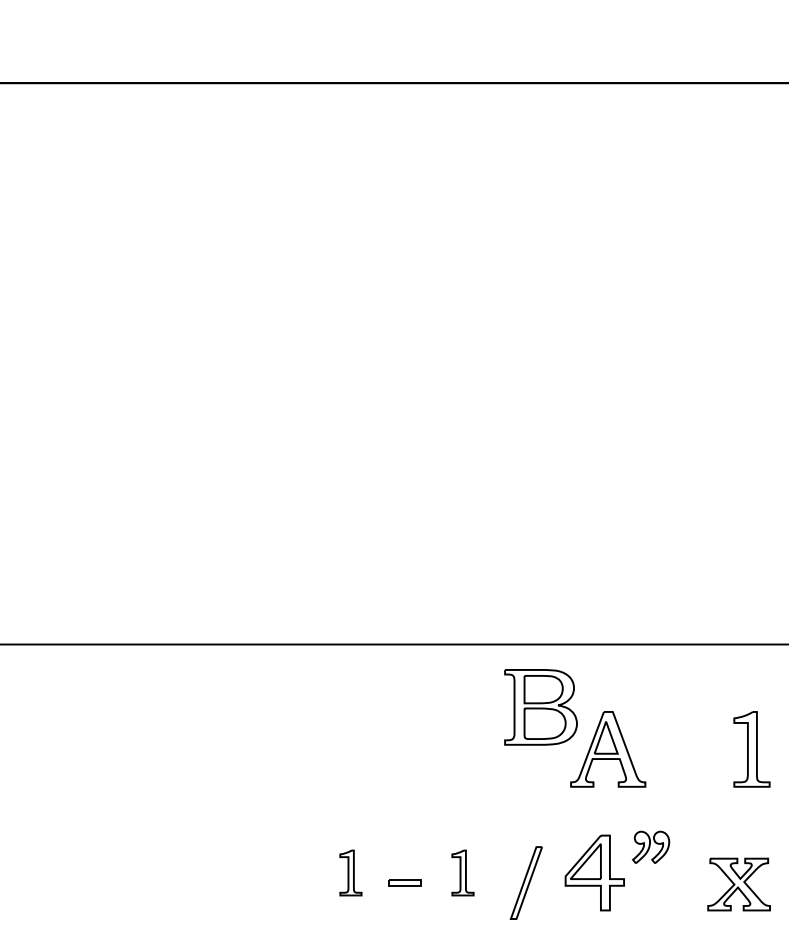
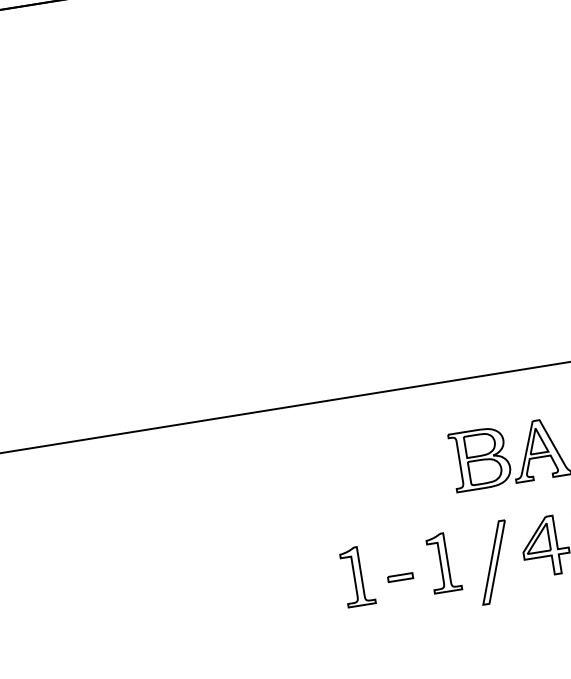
part: (540, 707) -> (479, 459), moved
part: (350, 872) -> (357, 576), size x1.67
part: (462, 872) -> (443, 562), size x1.67
part: (526, 882) -> (494, 562), size x1.43

